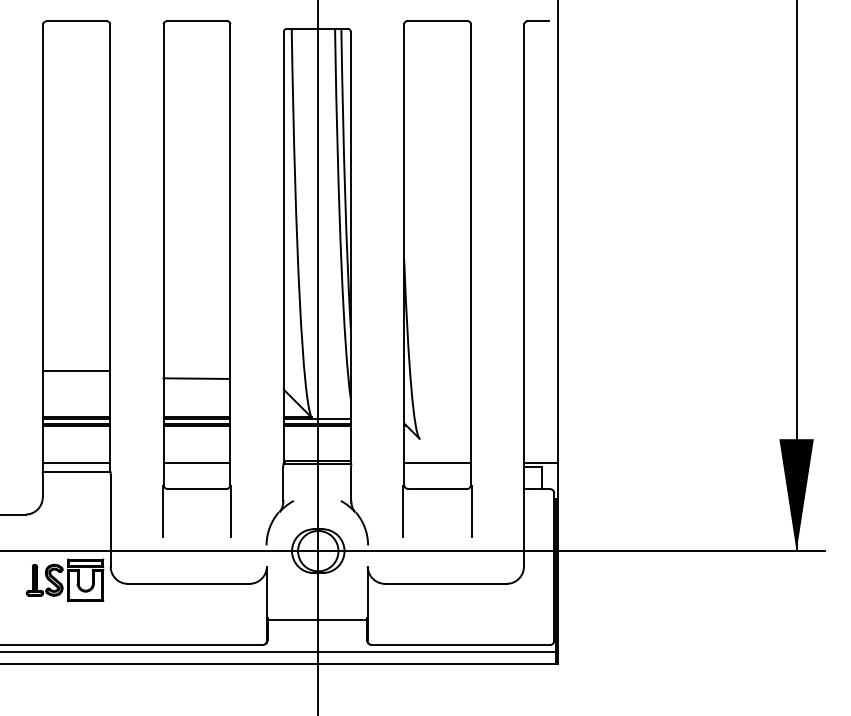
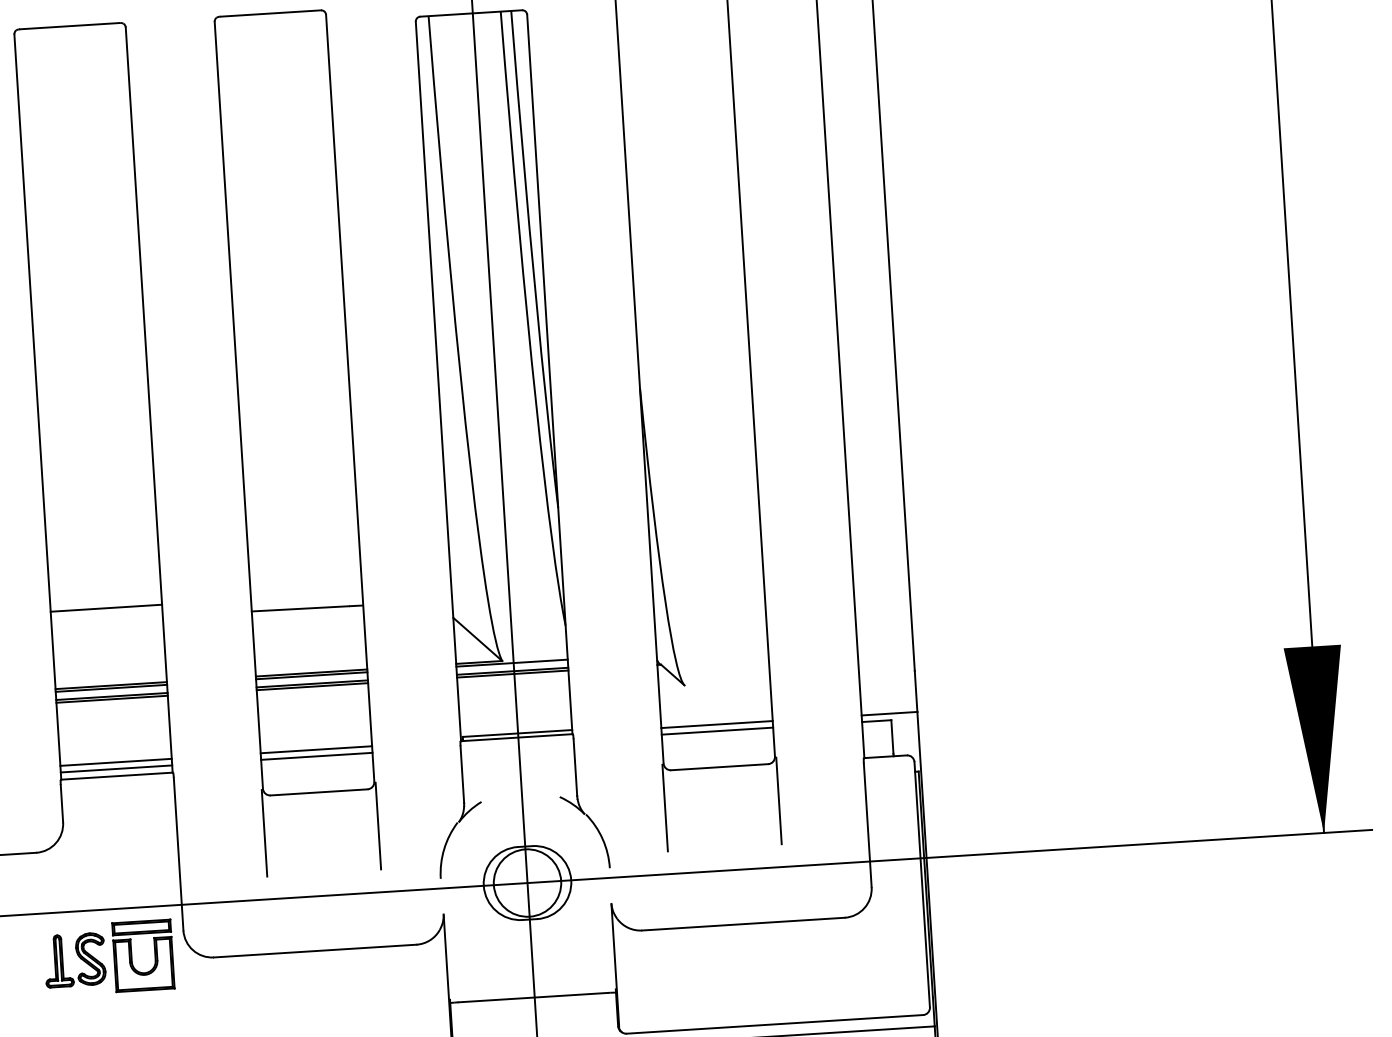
line: (76, 467) -> (116, 769), added
line: (196, 467) -> (315, 756), added
line: (437, 467) -> (717, 731), added

